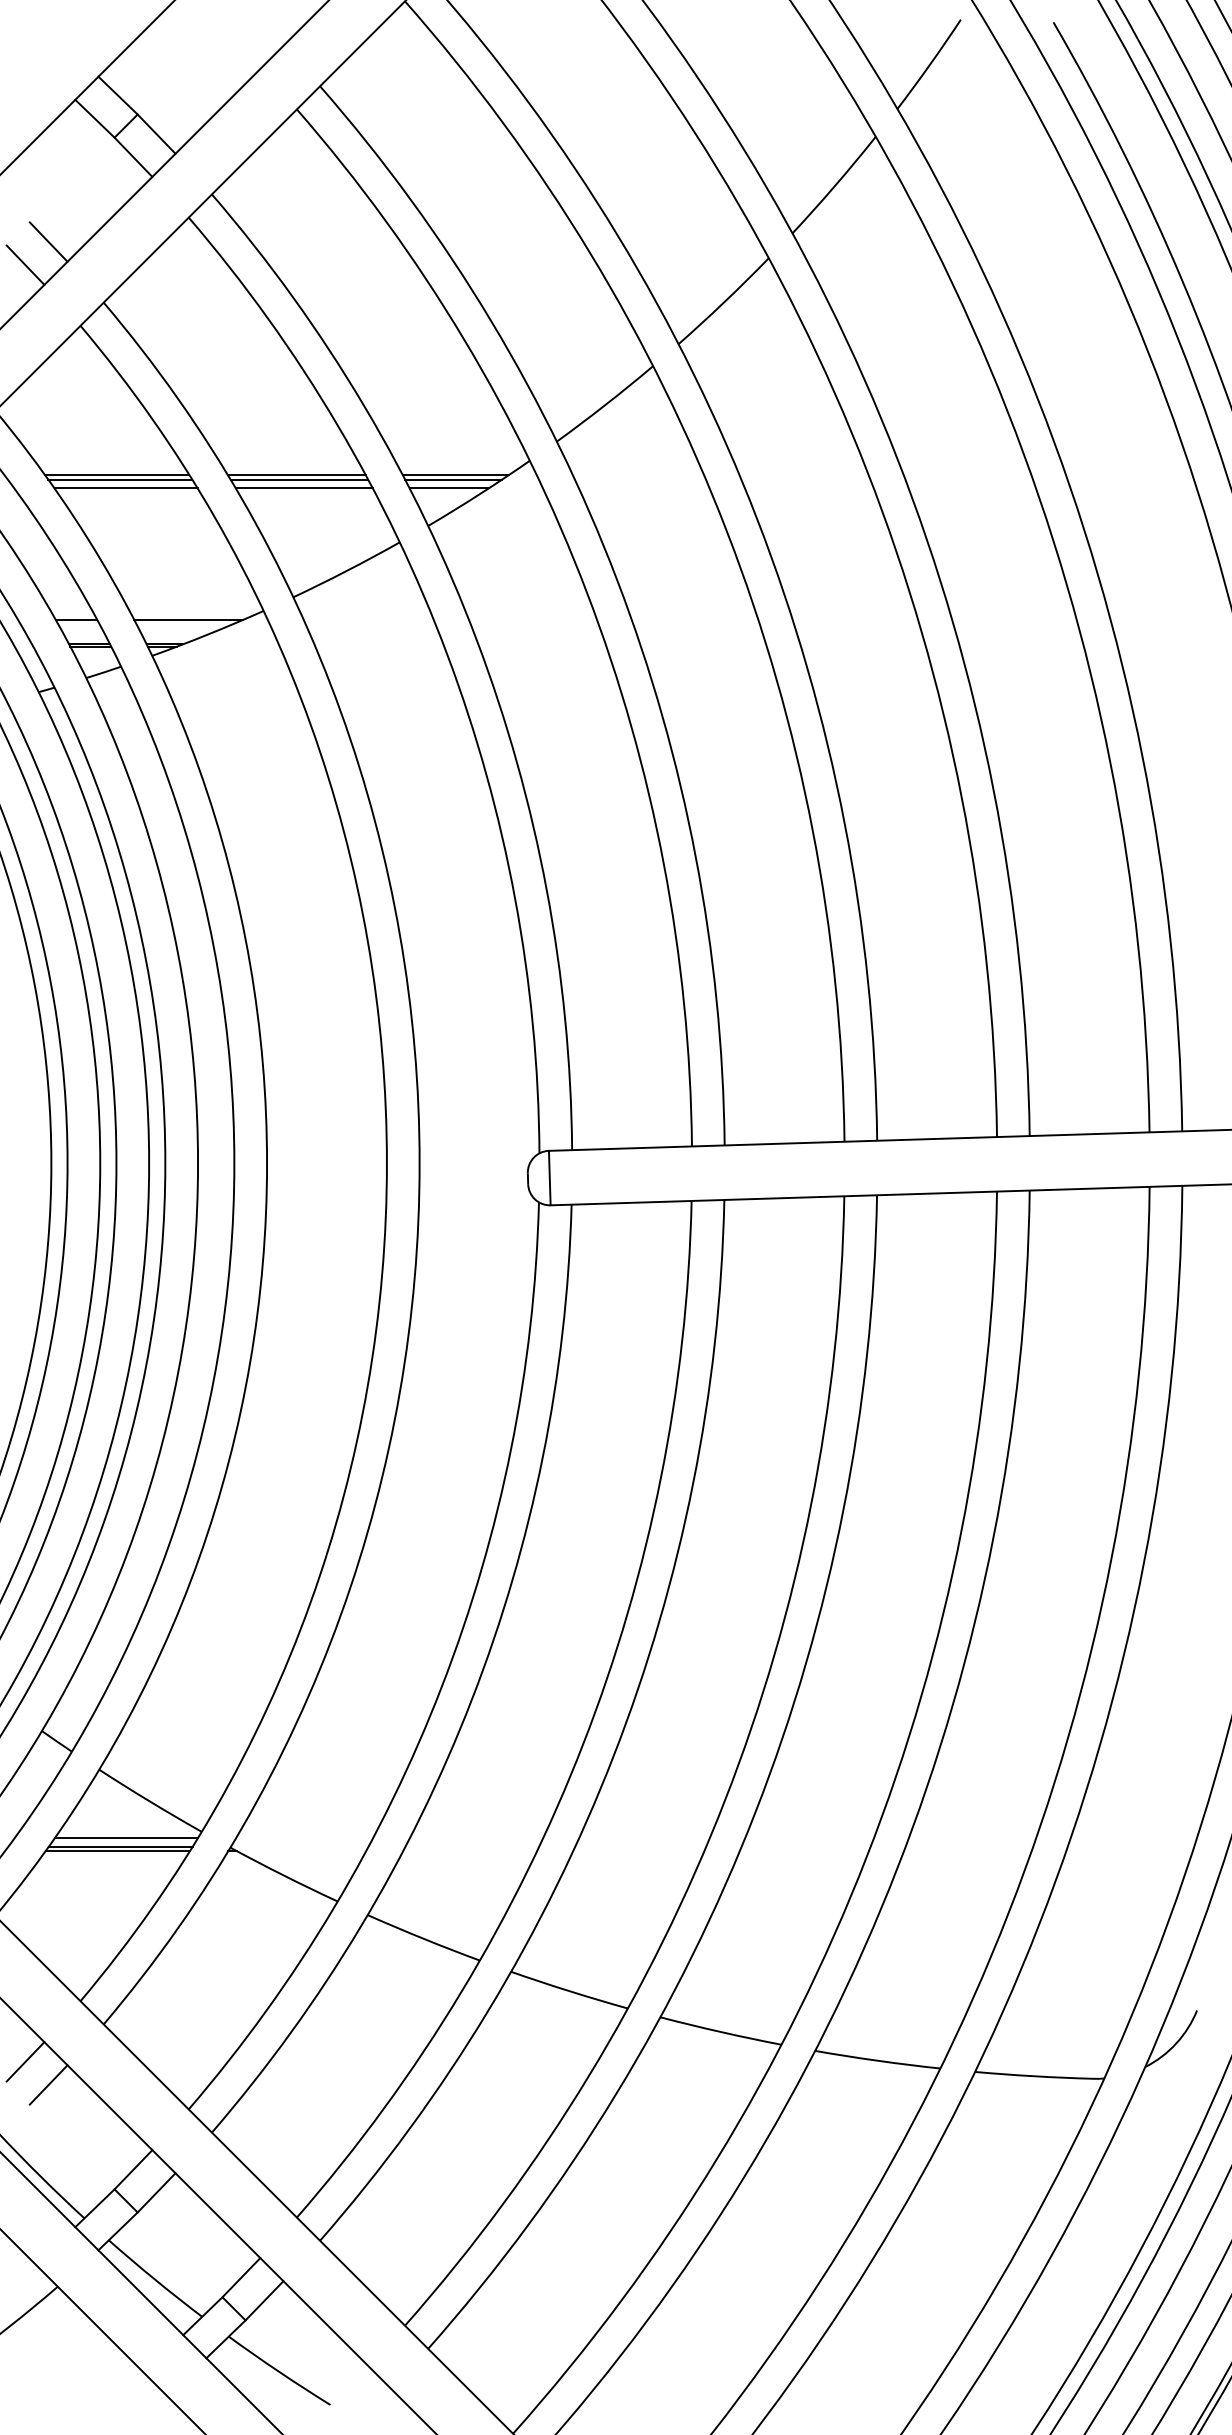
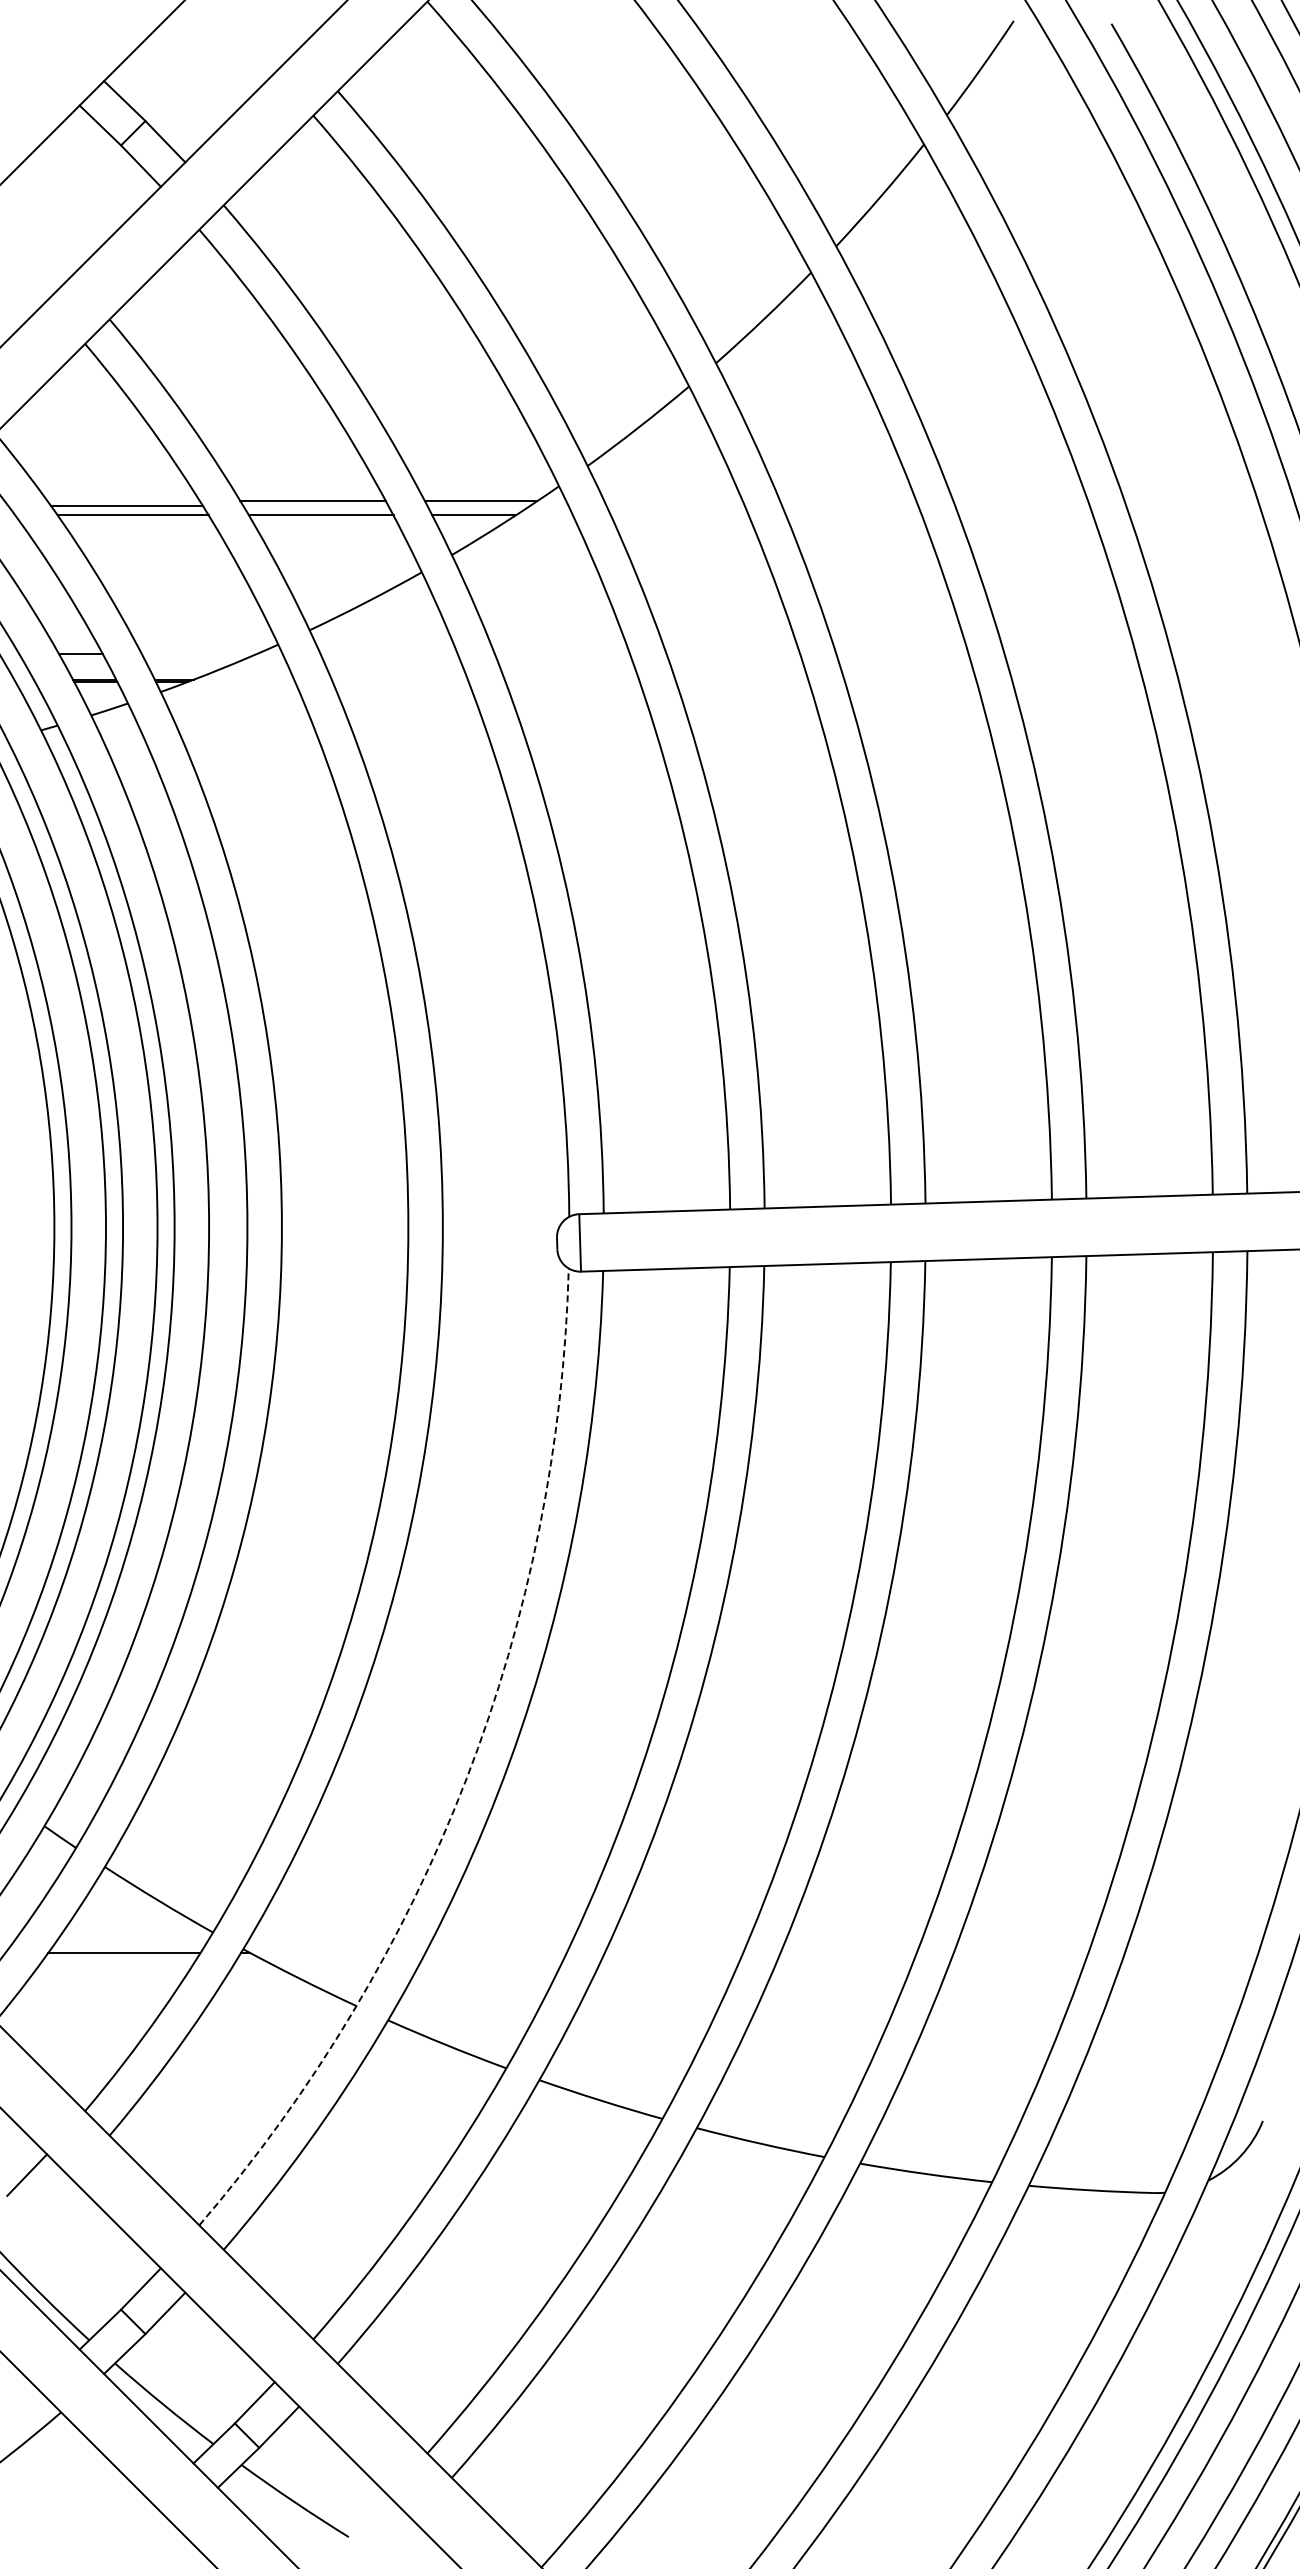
line: (48, 242) -> (51, 255), removed
line: (25, 264) -> (27, 279), removed
line: (116, 475) -> (123, 501), removed
line: (298, 479) -> (315, 506), removed
line: (453, 479) -> (478, 506), removed
line: (188, 620) -> (199, 654), removed
arc: (442, 1685) -> (466, 1778), solid -> dashed
line: (126, 1837) -> (133, 1938), removed
line: (120, 1846) -> (127, 1948), removed
line: (48, 2084) -> (51, 2199), removed

